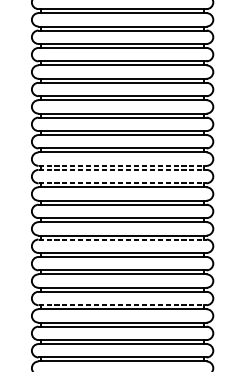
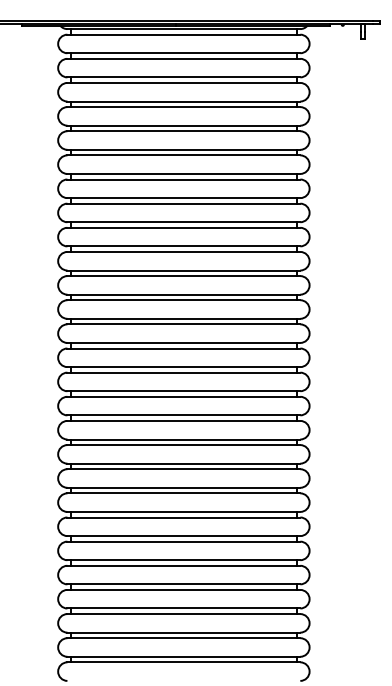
line: (123, 165) -> (184, 294), dashed -> solid
line: (123, 170) -> (184, 300), dashed -> solid
line: (123, 183) -> (184, 318), dashed -> solid
line: (123, 239) -> (184, 396), dashed -> solid
line: (123, 305) -> (184, 487), dashed -> solid

